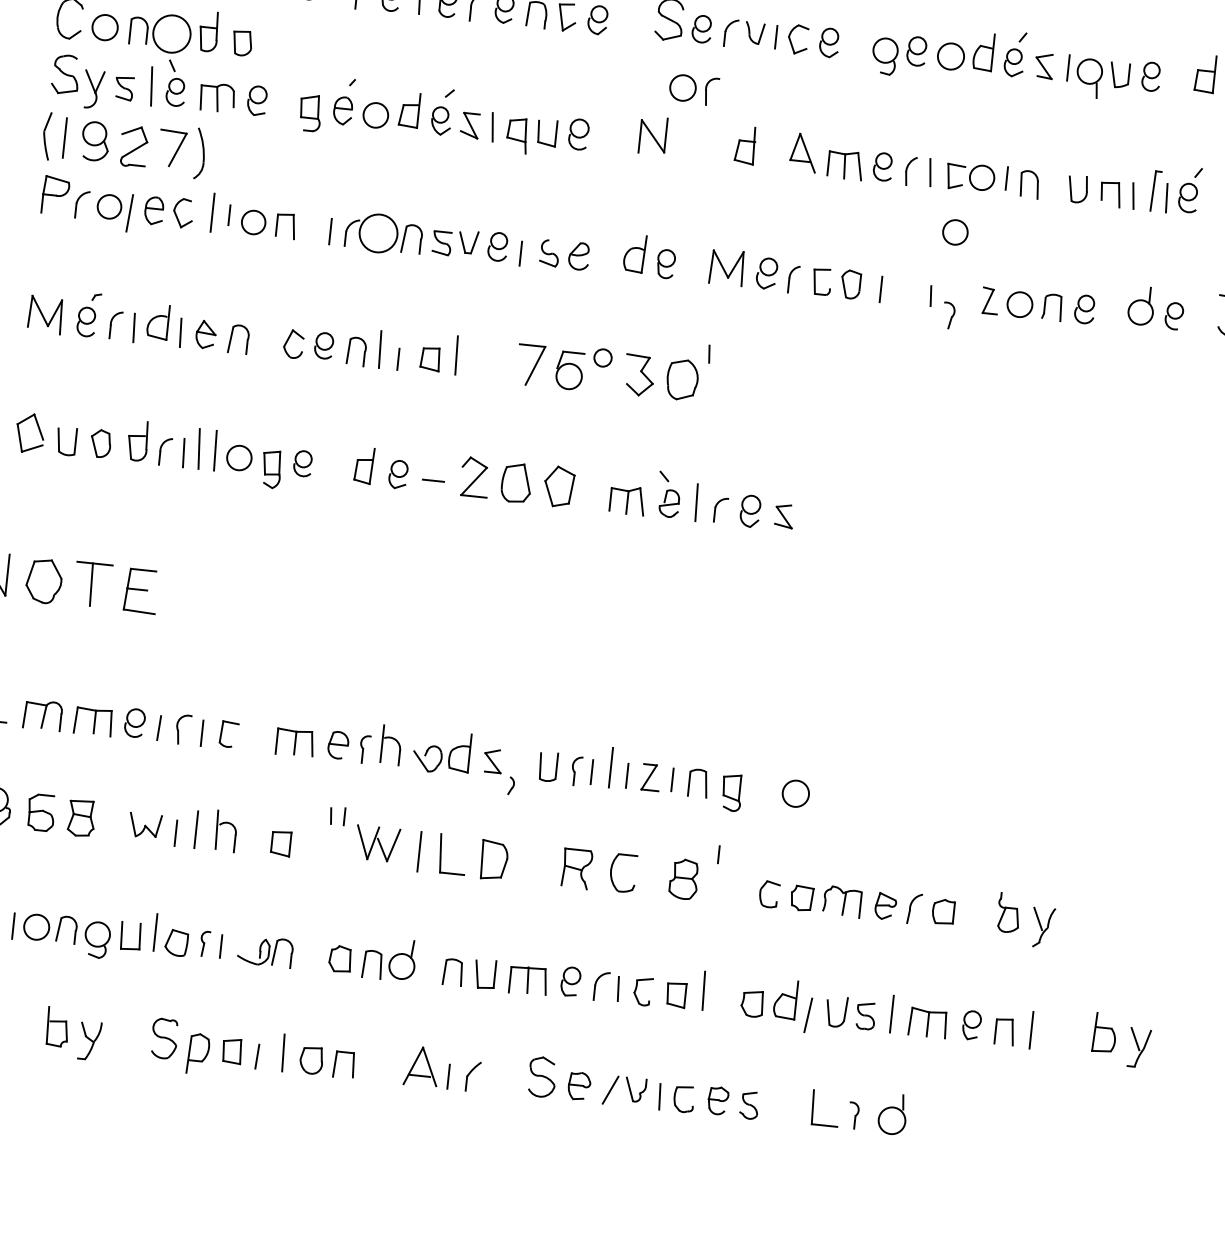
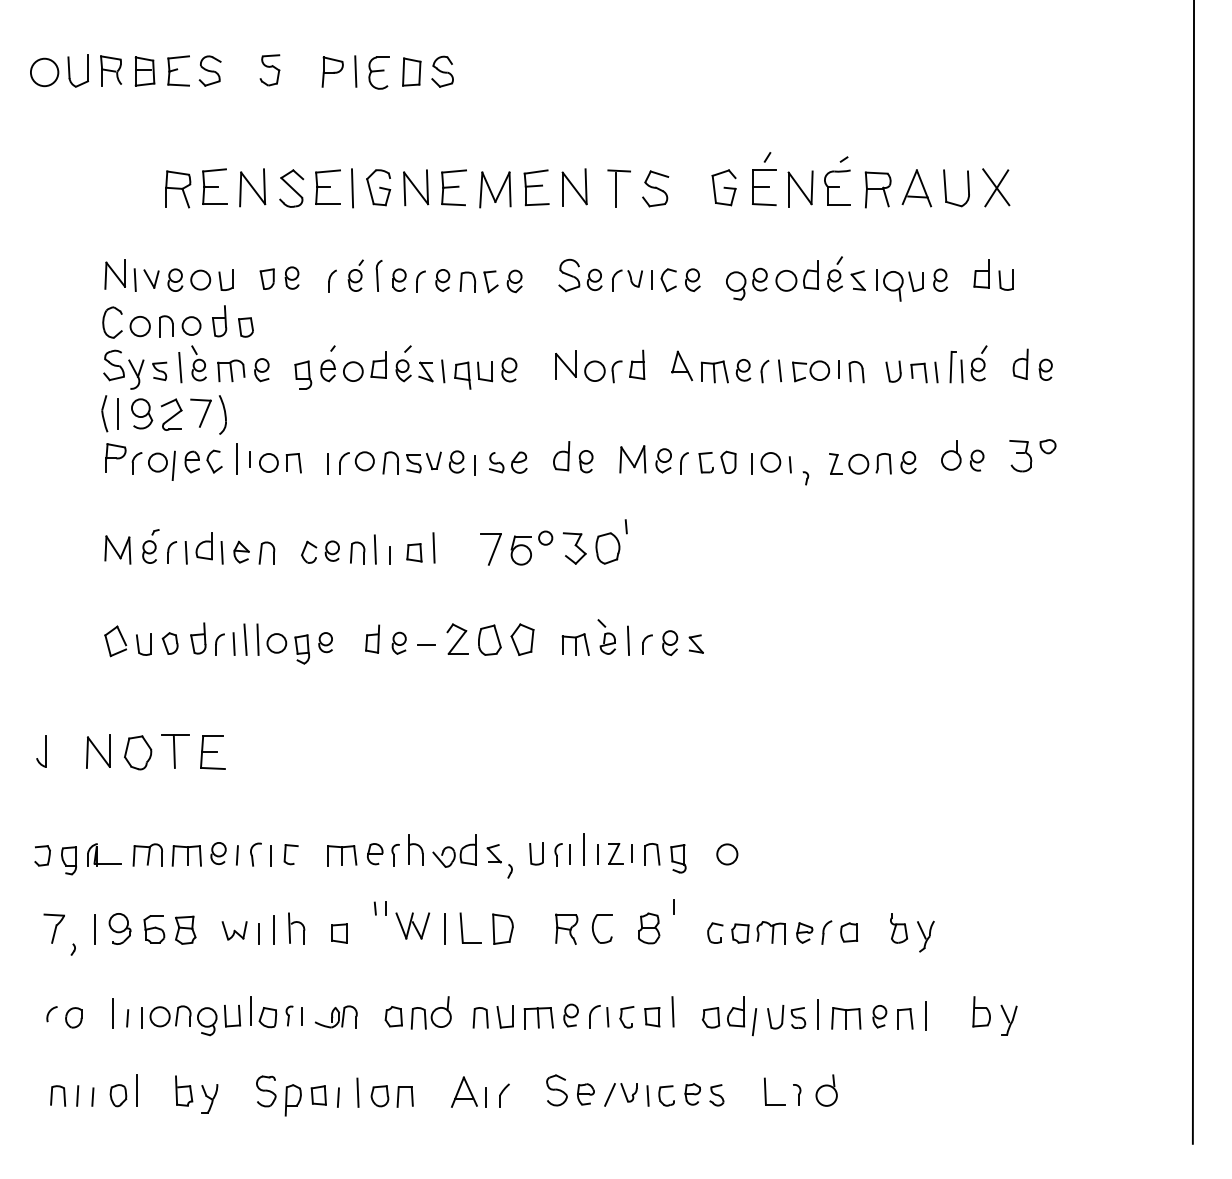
circle: (171, 34) -> (191, 326), size x0.62
part: (694, 89) -> (603, 371), moved
circle: (954, 232) -> (770, 462), moved
circle: (378, 233) -> (364, 461), size x0.62
part: (948, 315) -> (805, 478), size x0.62

